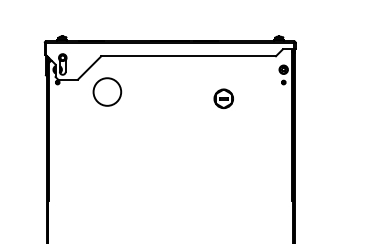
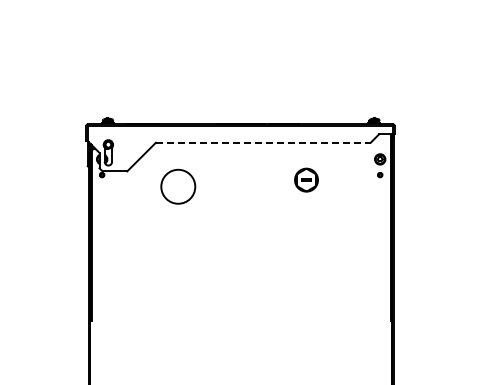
line: (188, 56) -> (263, 142), solid -> dashed
circle: (107, 91) -> (178, 186), moved
part: (223, 98) -> (306, 179), moved

